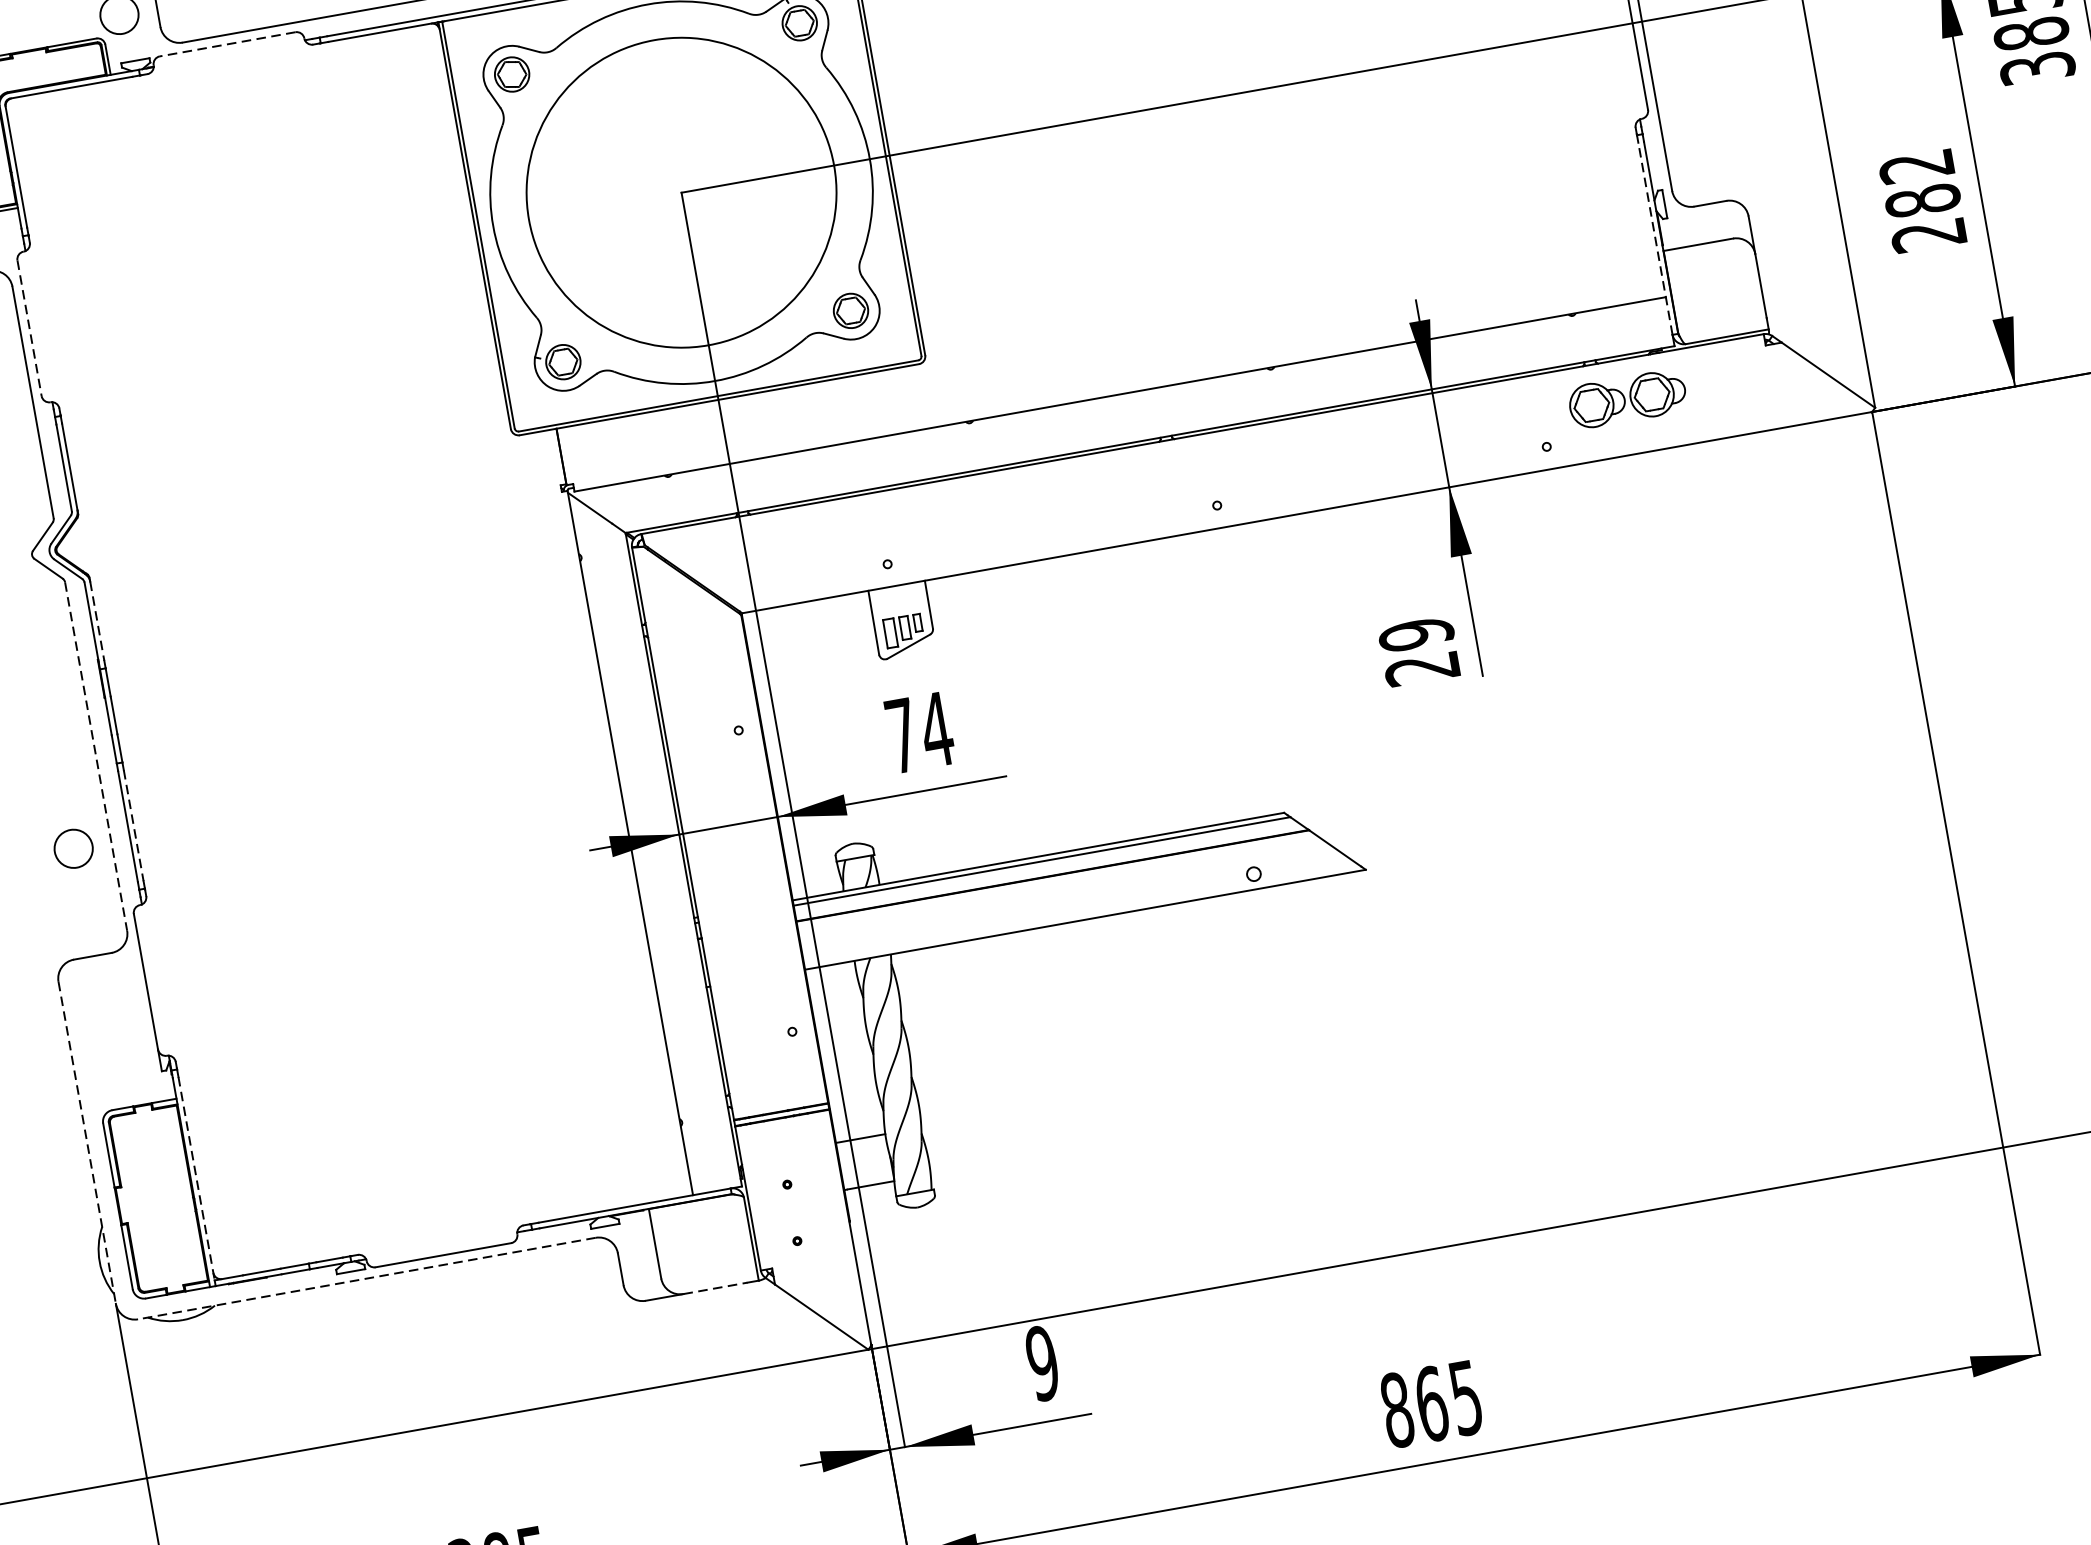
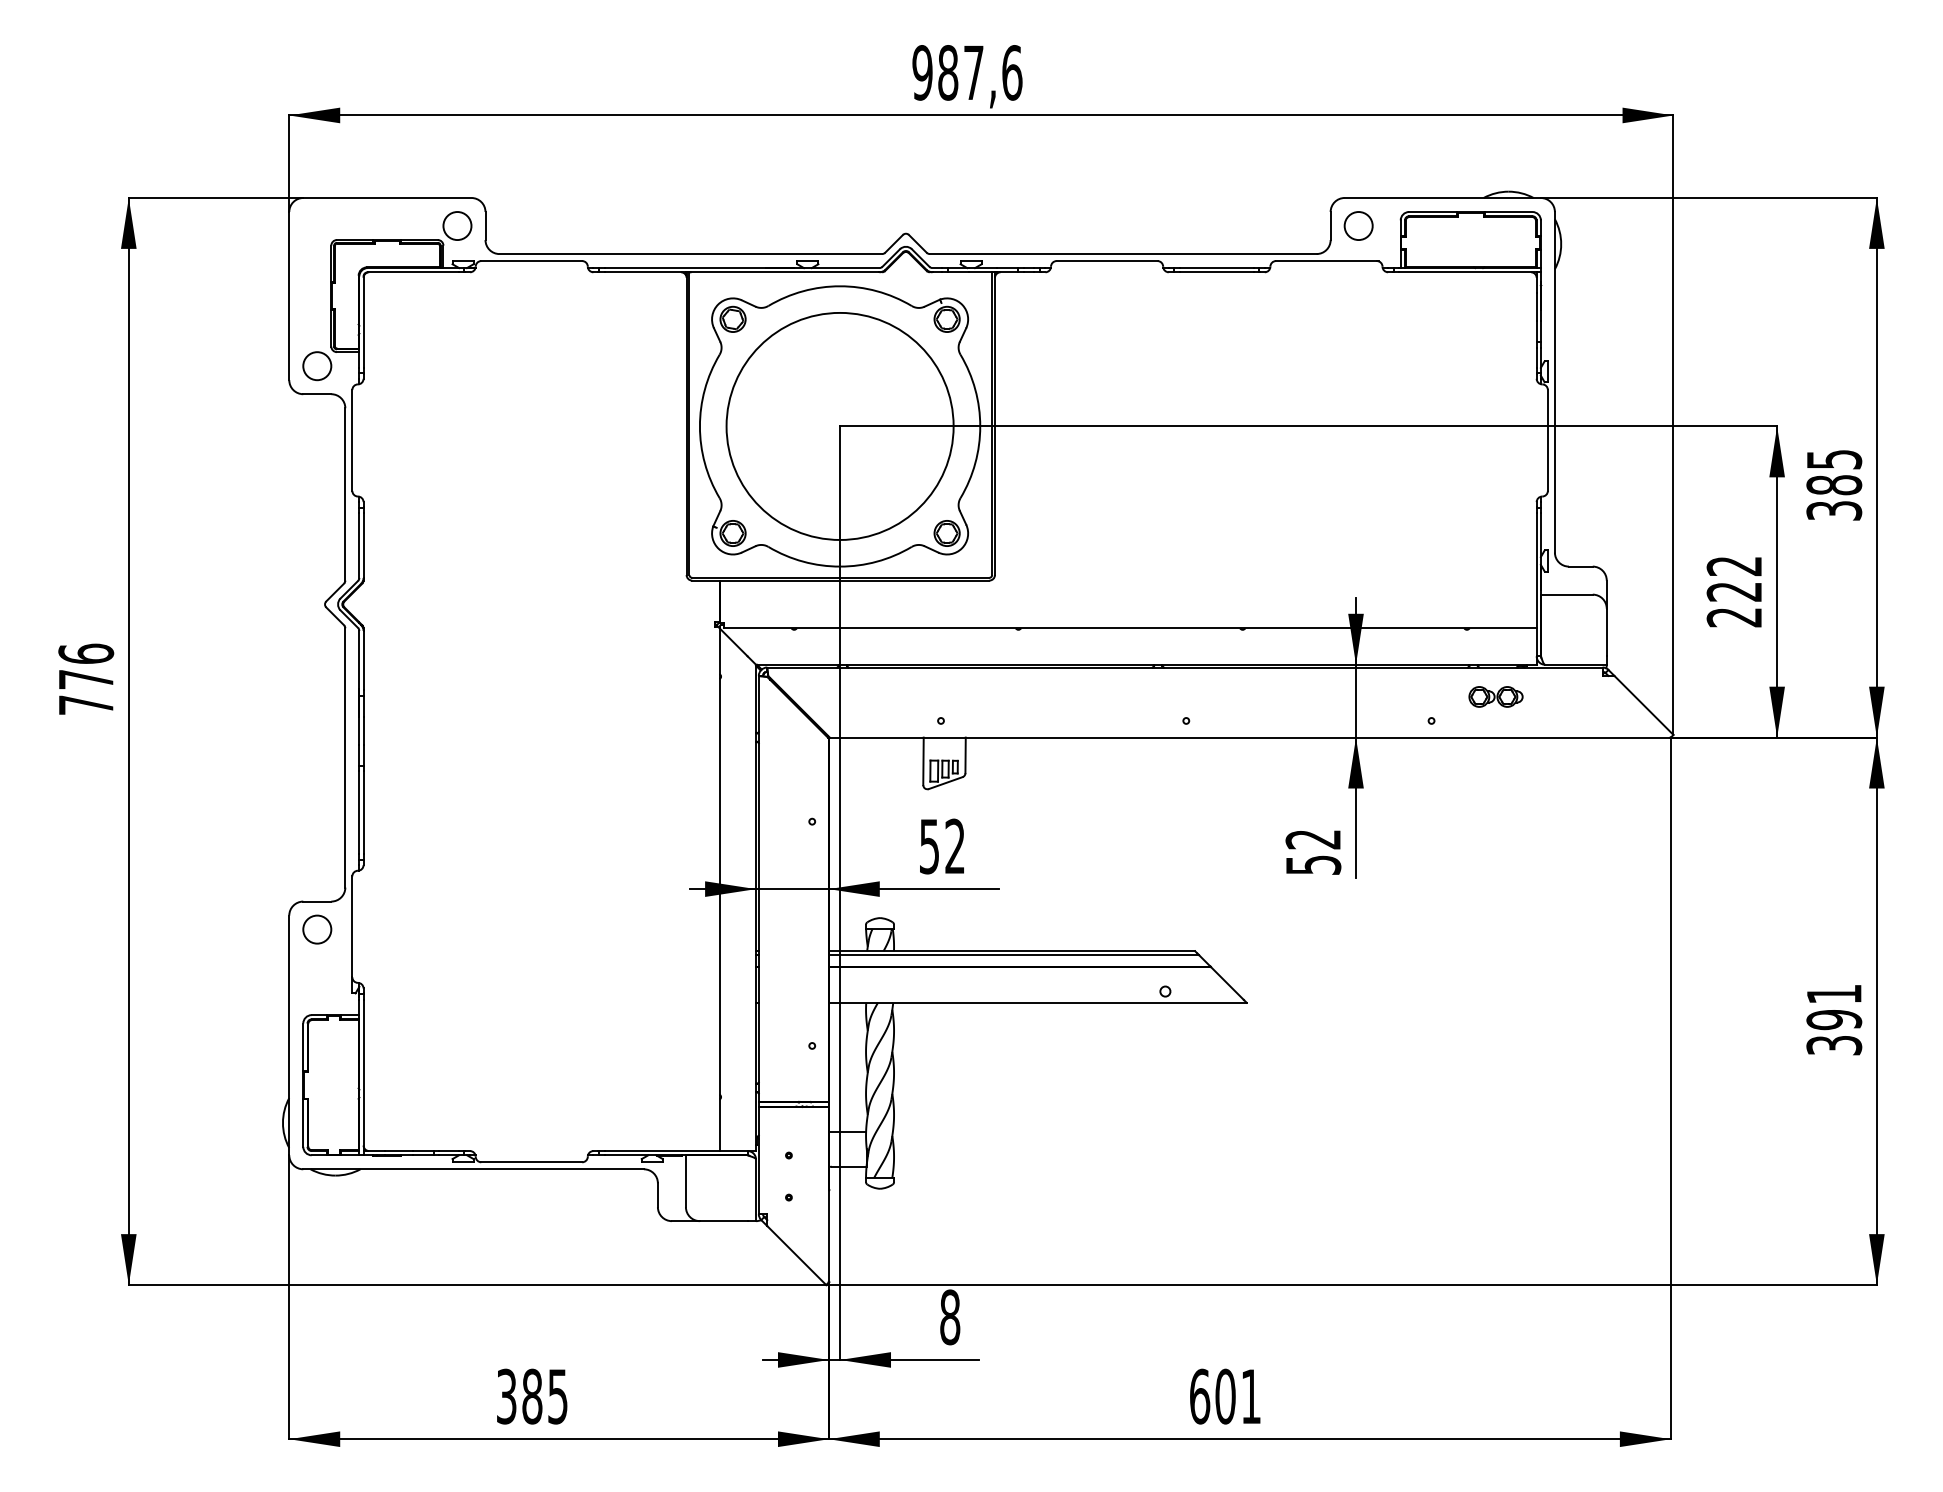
line: (227, 44) -> (531, 261), dashed -> solid
text: (1922, 200) -> (1734, 591), 282 -> 222
line: (1655, 238) -> (1536, 584), dashed -> solid
line: (29, 328) -> (352, 440), dashed -> solid
part: (1626, 398) -> (1495, 696), size x0.62
line: (97, 621) -> (363, 660), dashed -> solid
text: (1419, 650) -> (1313, 851), 29 -> 52
text: (919, 732) -> (942, 846), 74 -> 52
line: (96, 755) -> (345, 757), dashed -> solid
line: (133, 826) -> (363, 813), dashed -> solid
circle: (73, 848) -> (317, 929), moved
line: (87, 1142) -> (289, 1035), dashed -> solid
line: (196, 1178) -> (363, 1075), dashed -> solid
line: (366, 1278) -> (473, 1169), dashed -> solid
line: (715, 1288) -> (723, 1221), dashed -> solid
text: (1043, 1363) -> (950, 1317), 9 -> 8
text: (1431, 1403) -> (1225, 1396), 865 -> 601

